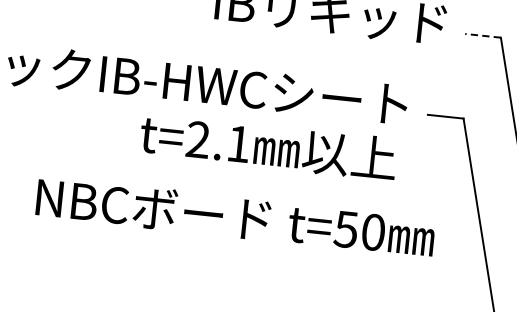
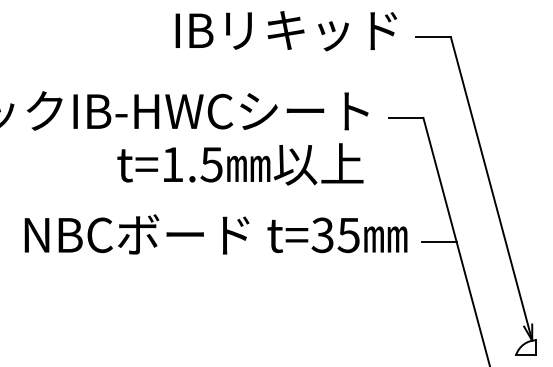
line: (482, 36) -> (433, 37), dashed -> solid
text: (218, 141) -> (192, 164), t=2.1 -> t=1.5
text: (359, 230) -> (335, 234), t=50 -> t=35
line: (466, 248) -> (439, 241), added

